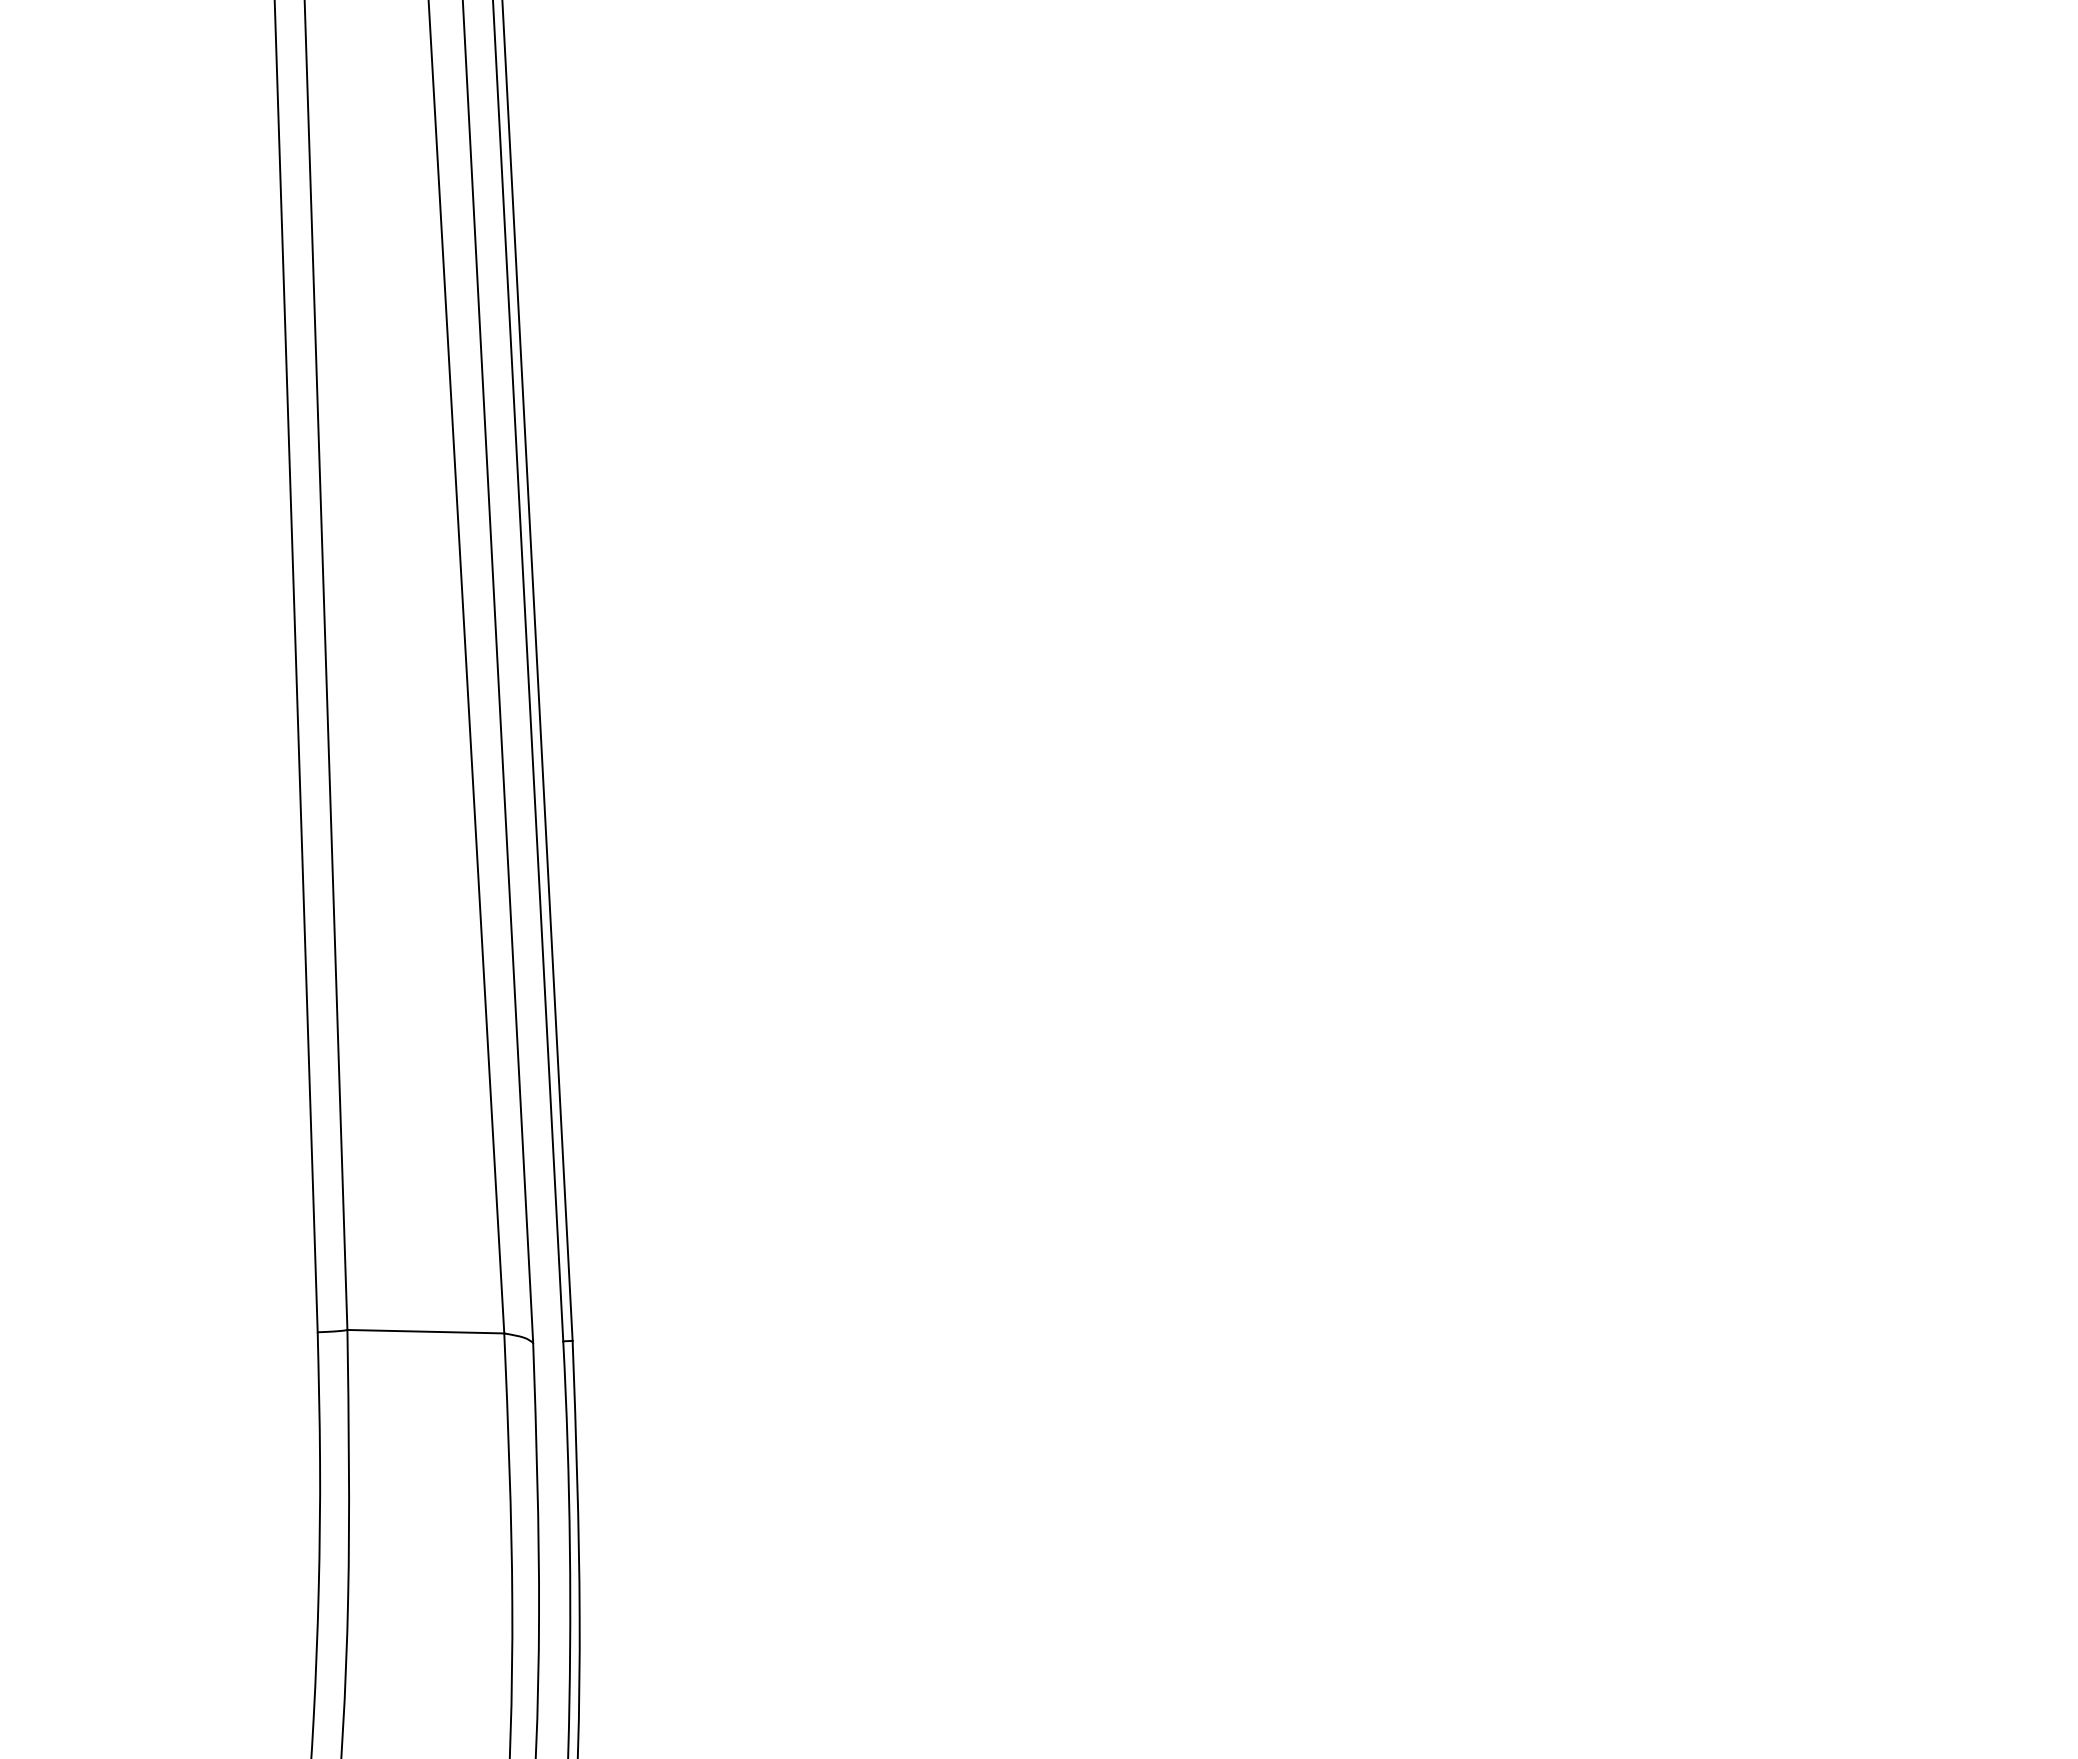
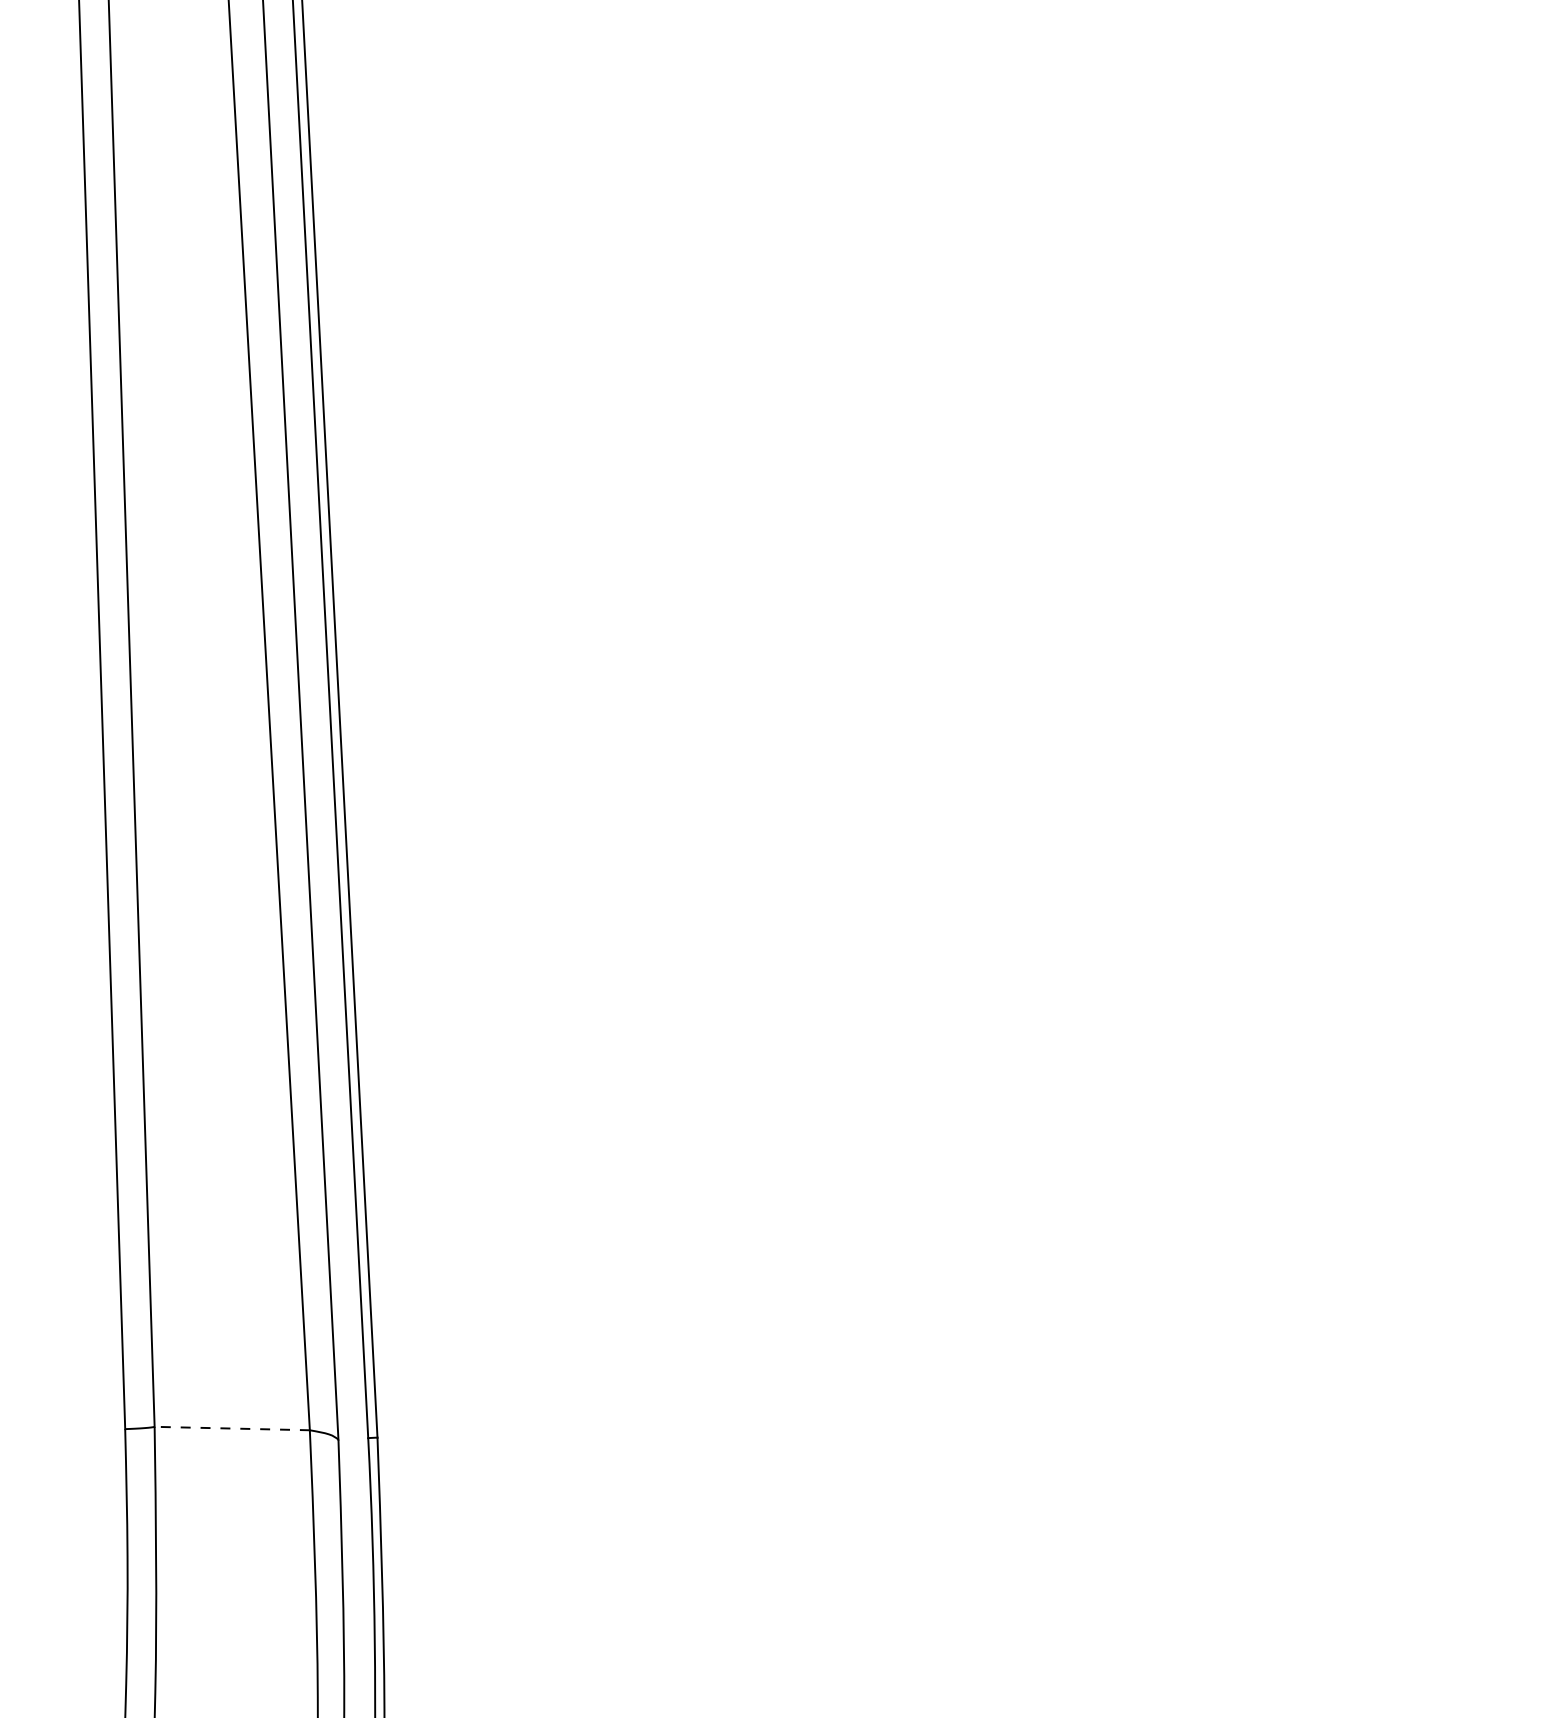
line: (425, 1331) -> (231, 1428), solid -> dashed

